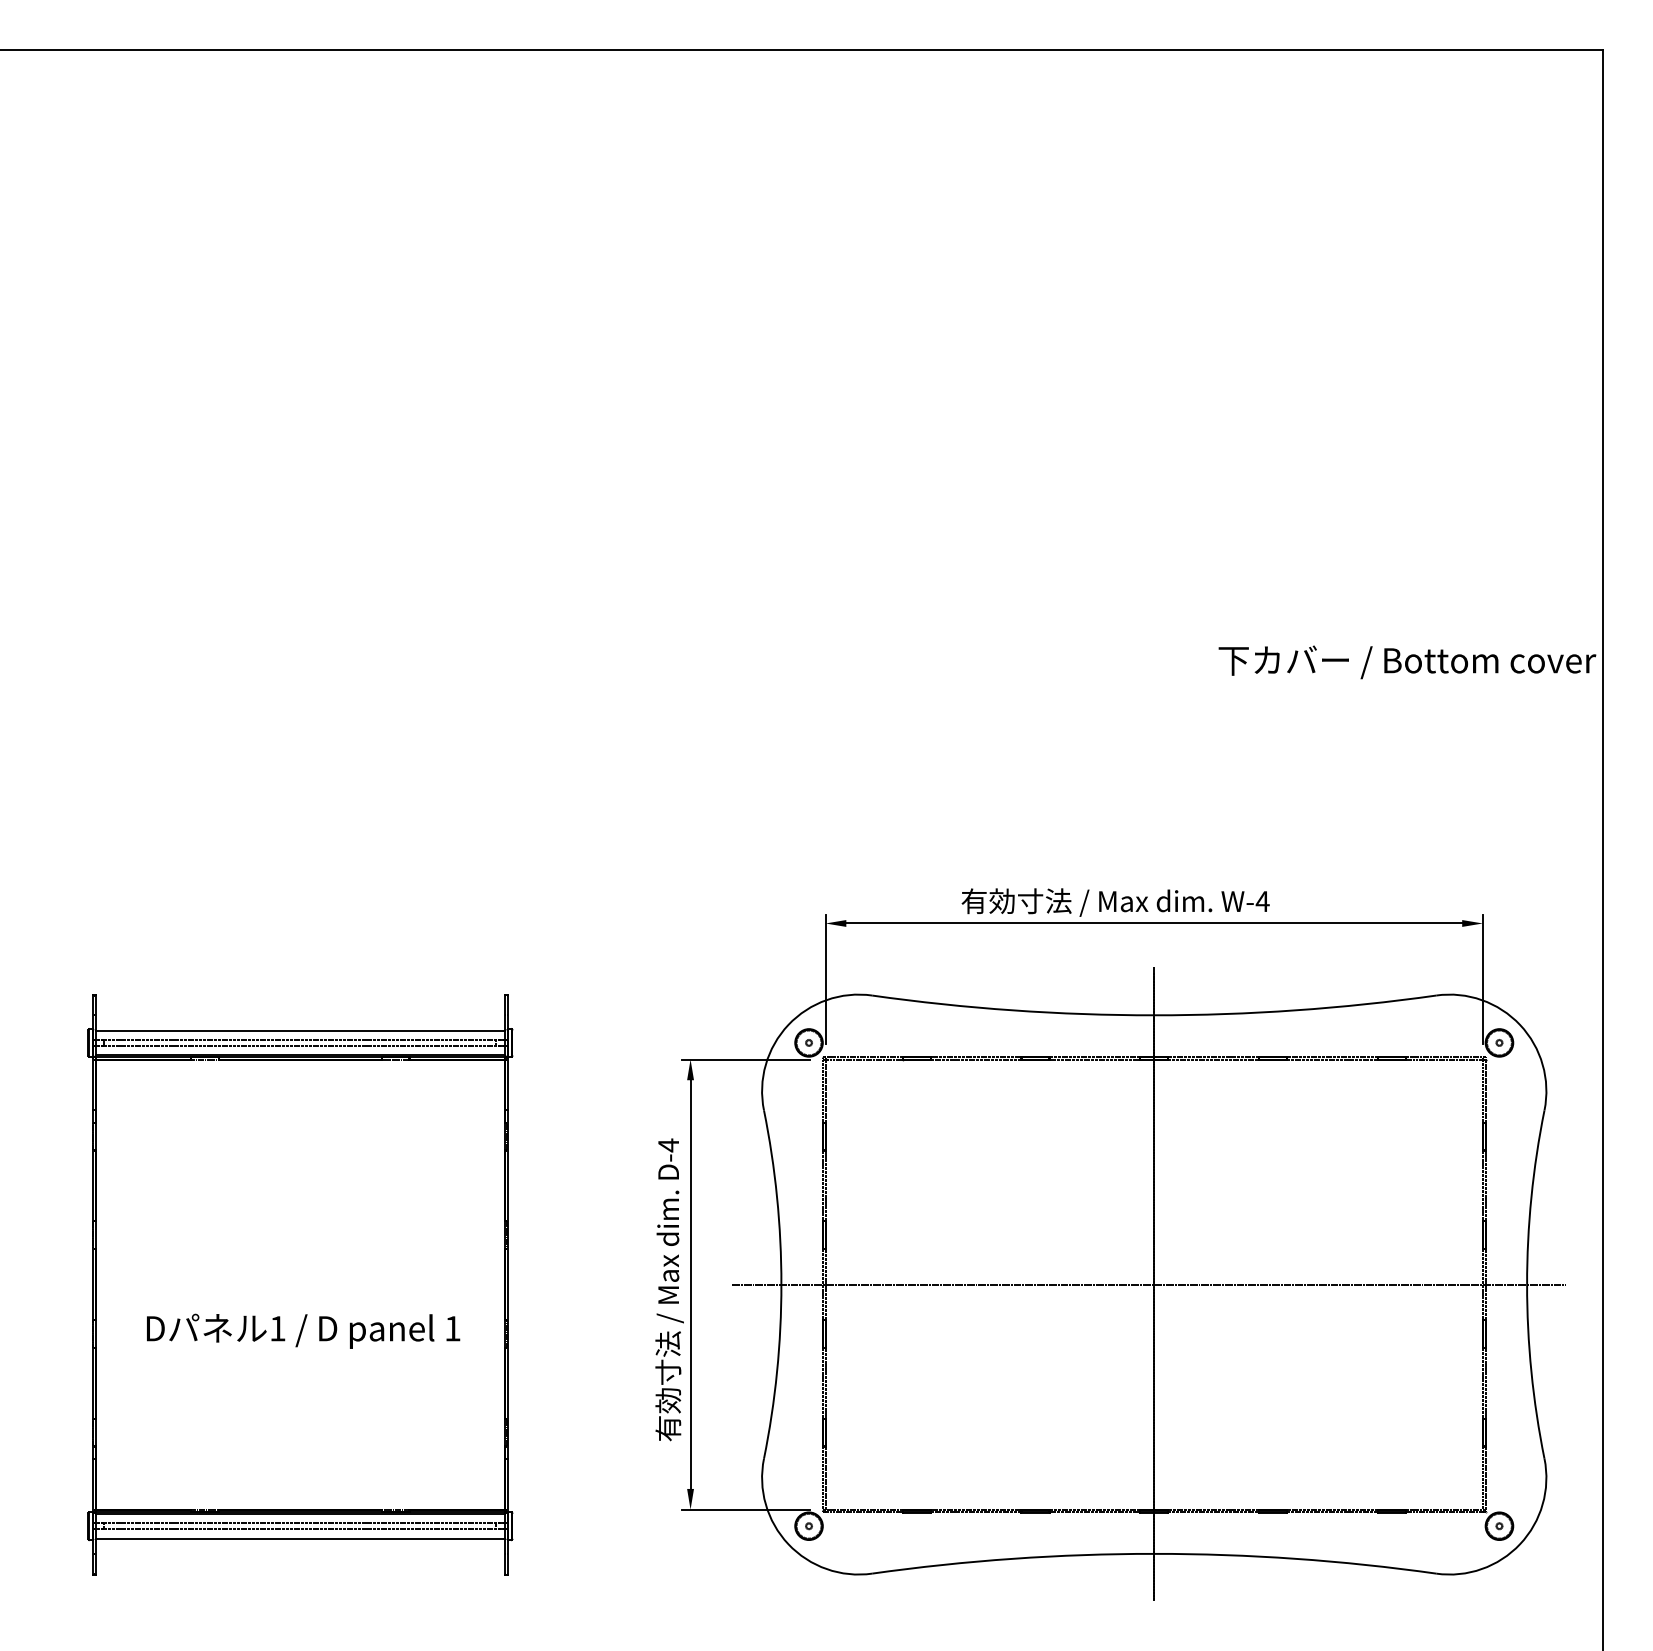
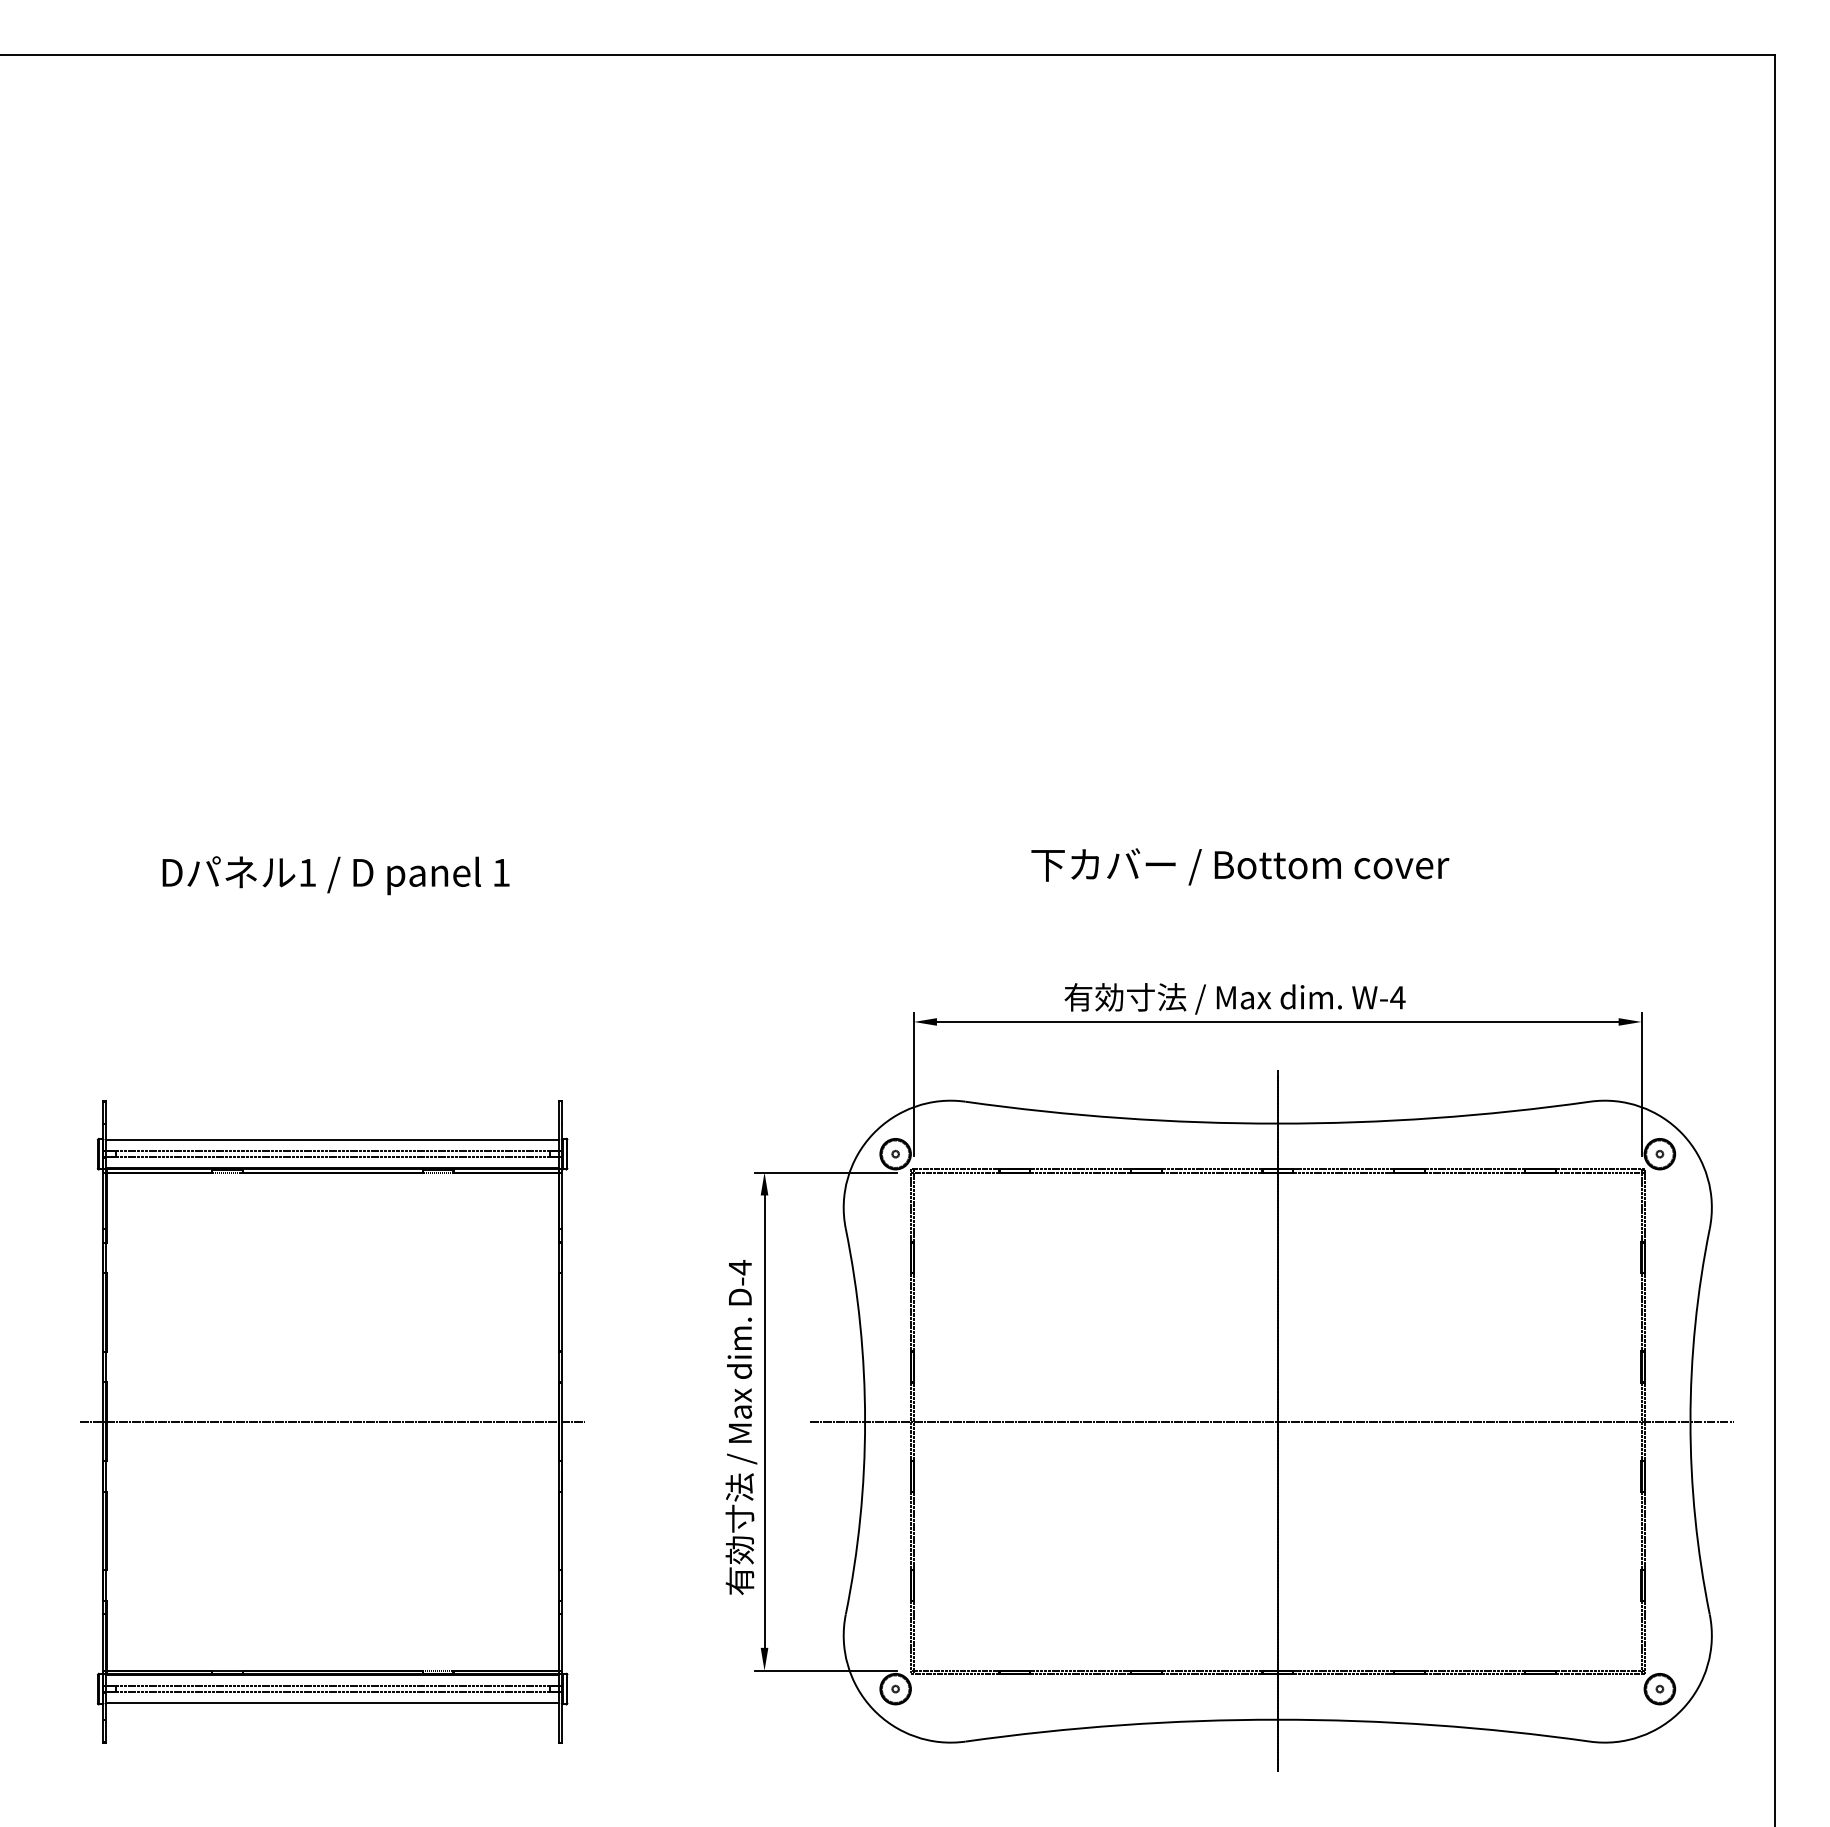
text: (1407, 662) -> (1240, 867), moved
line: (300, 1284) -> (332, 1421), added
text: (303, 1330) -> (336, 874), moved

